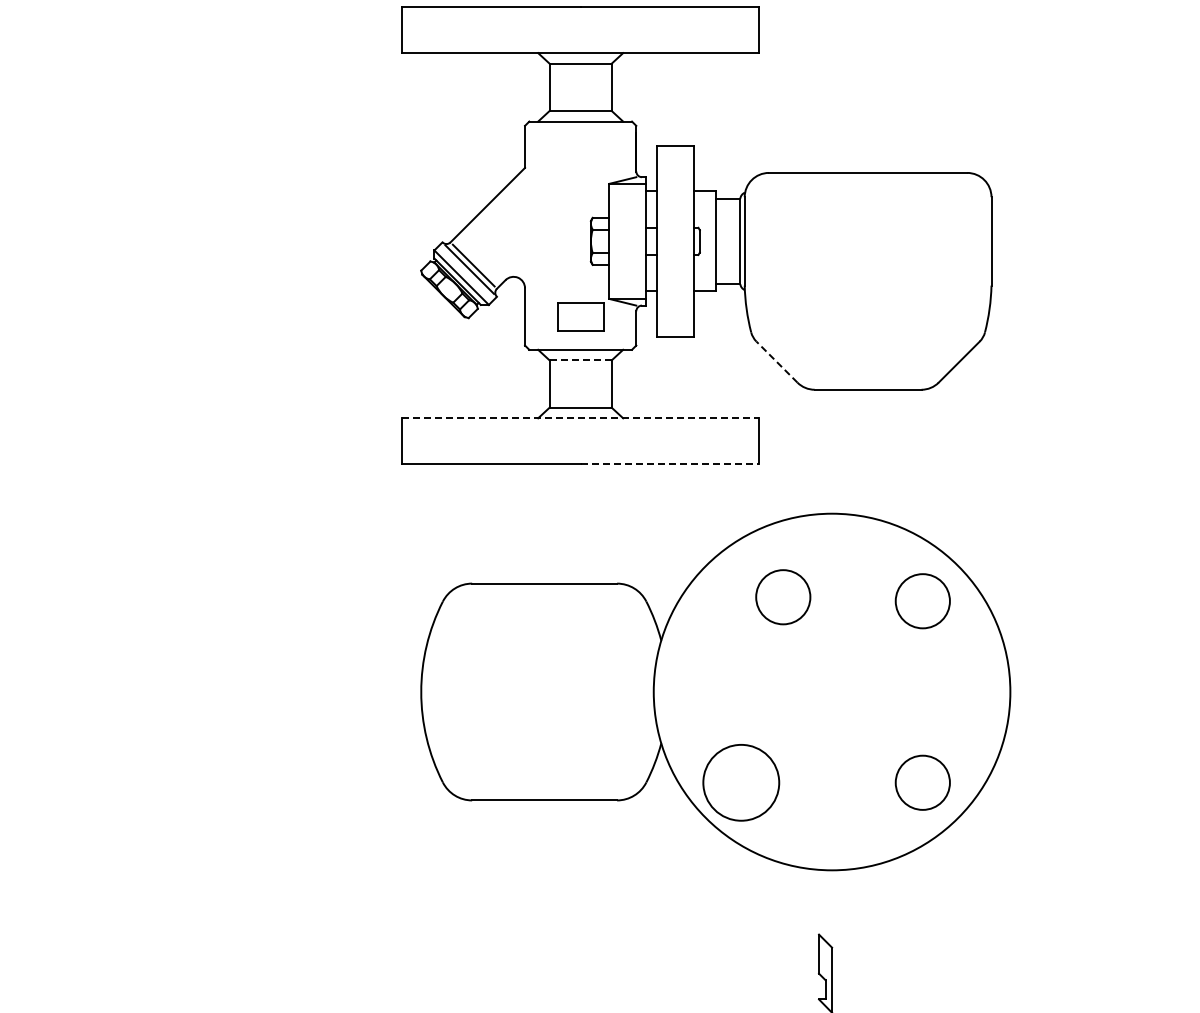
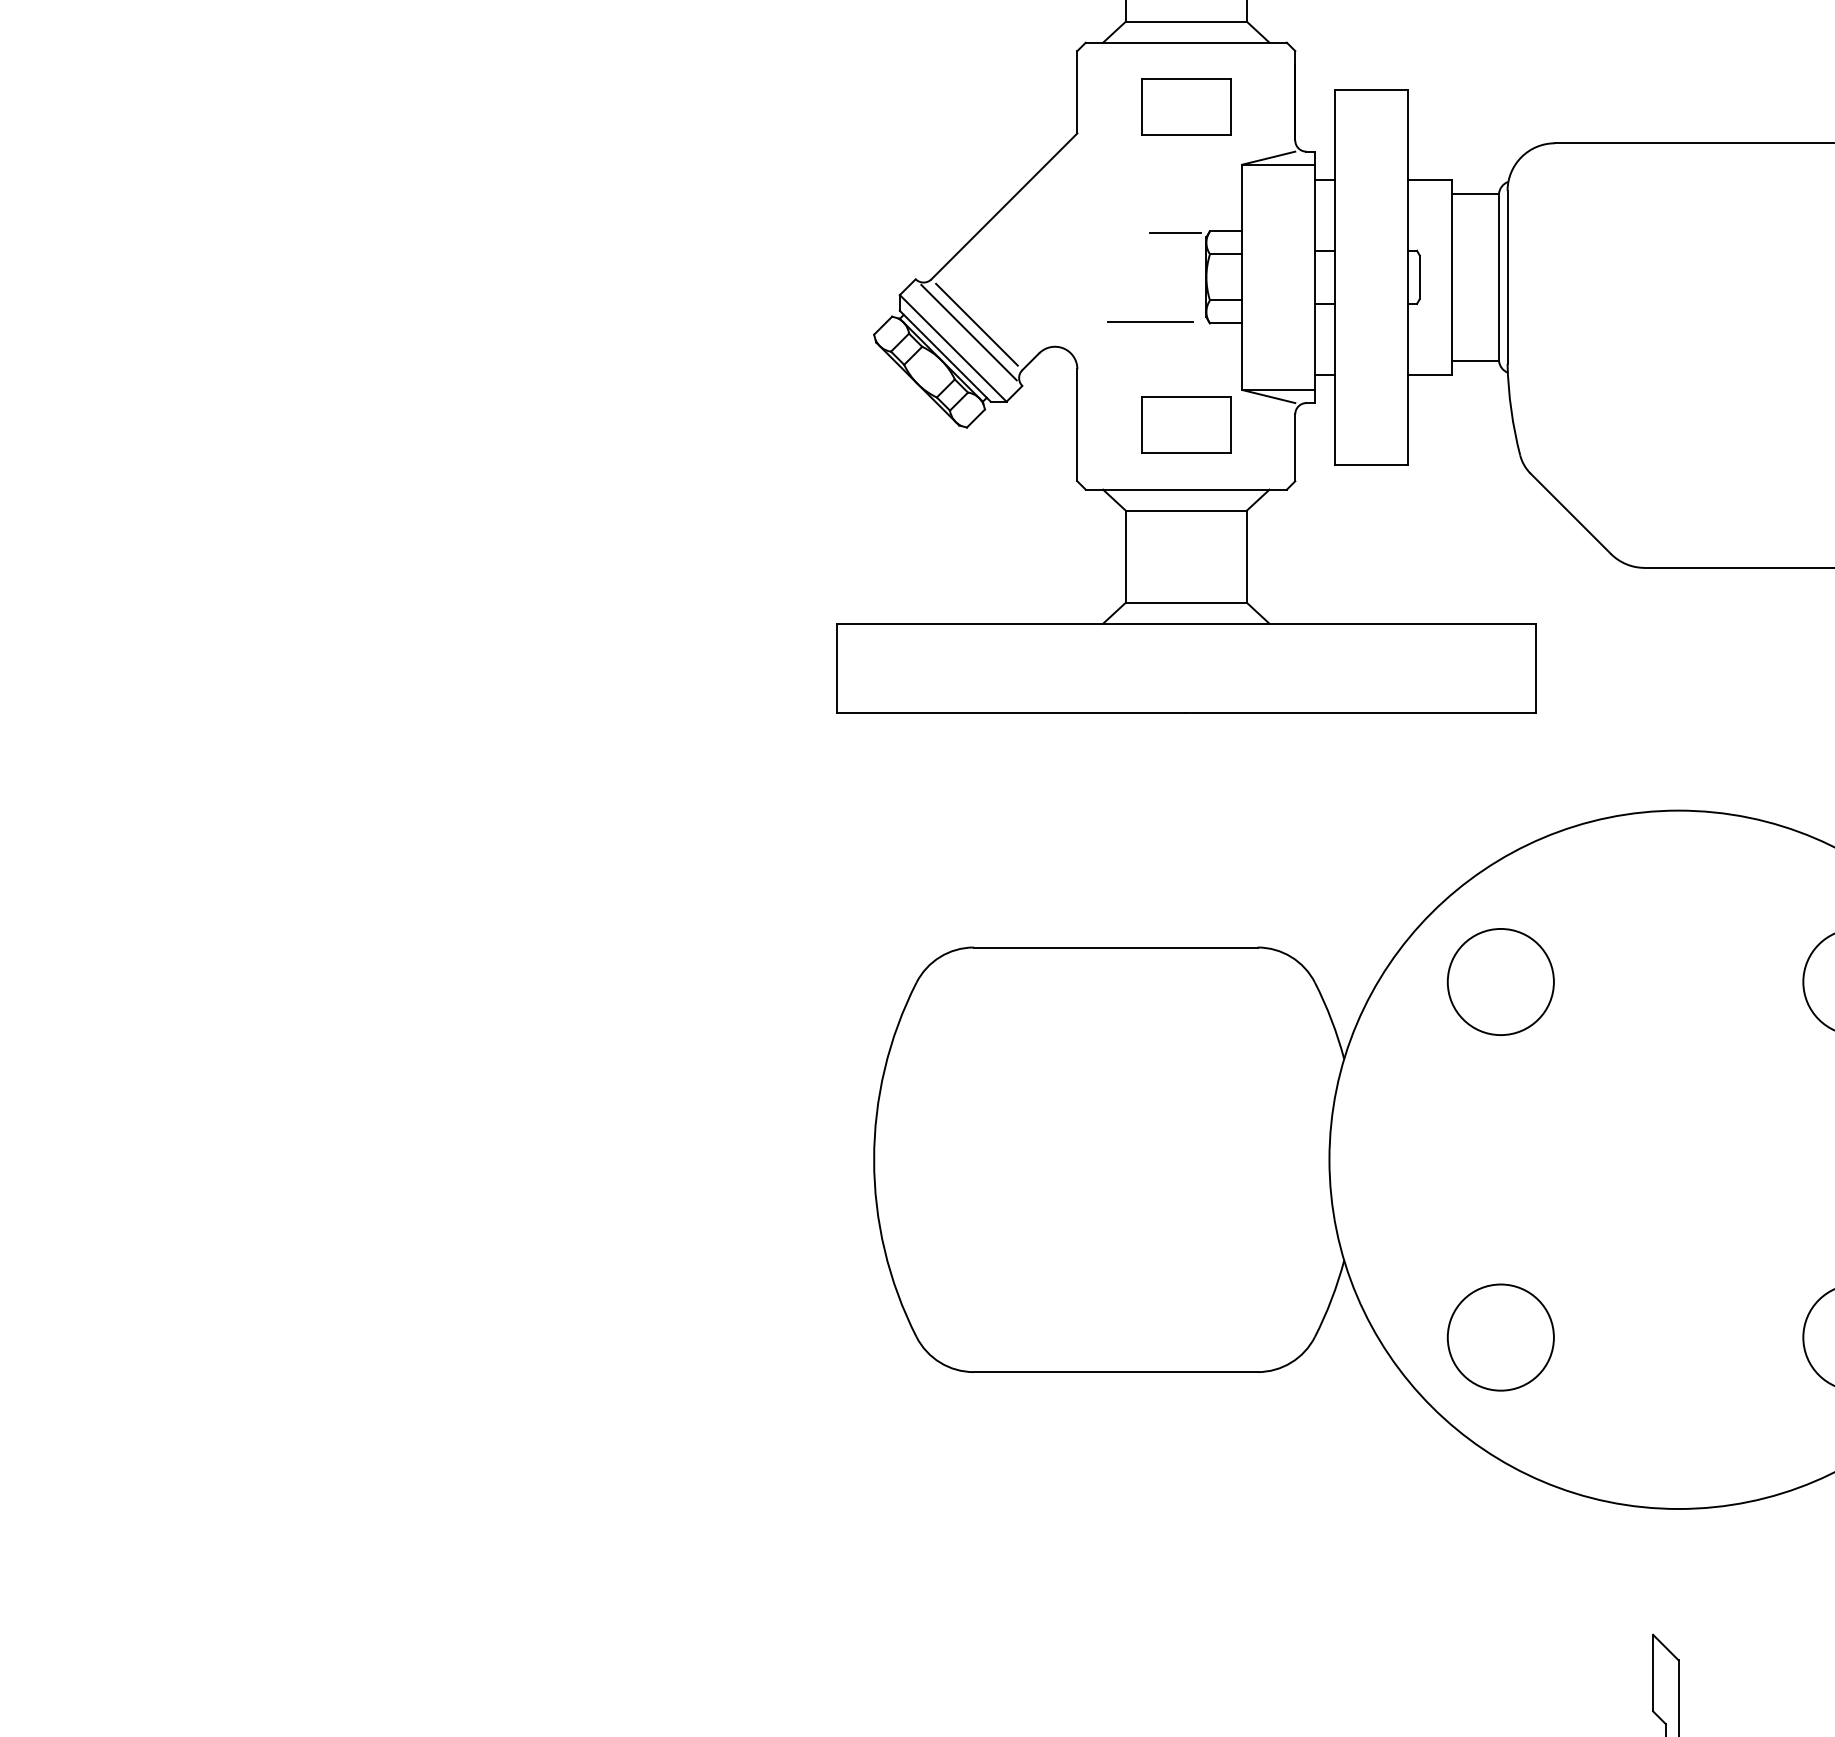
part: (580, 154) -> (1185, 107), added
line: (575, 218) -> (1176, 232), added
line: (562, 264) -> (1150, 322), added
line: (580, 360) -> (1185, 510), dashed -> solid
line: (776, 361) -> (1569, 512), dashed -> solid
line: (581, 418) -> (1187, 624), dashed -> solid
line: (670, 463) -> (1362, 712), dashed -> solid
circle: (783, 597) -> (1501, 982), moved
circle: (741, 782) -> (1501, 1336), size x0.71

